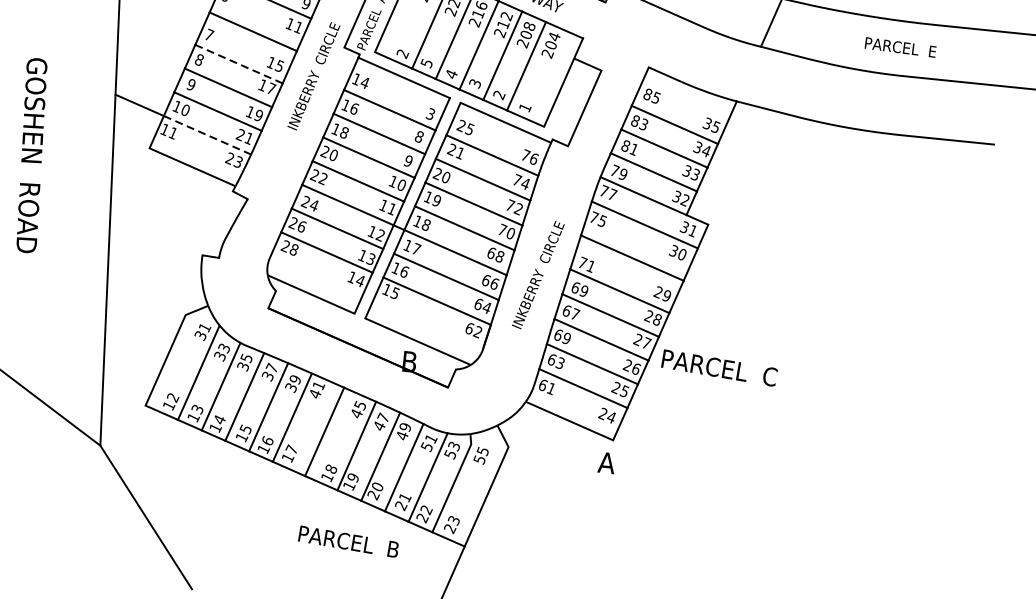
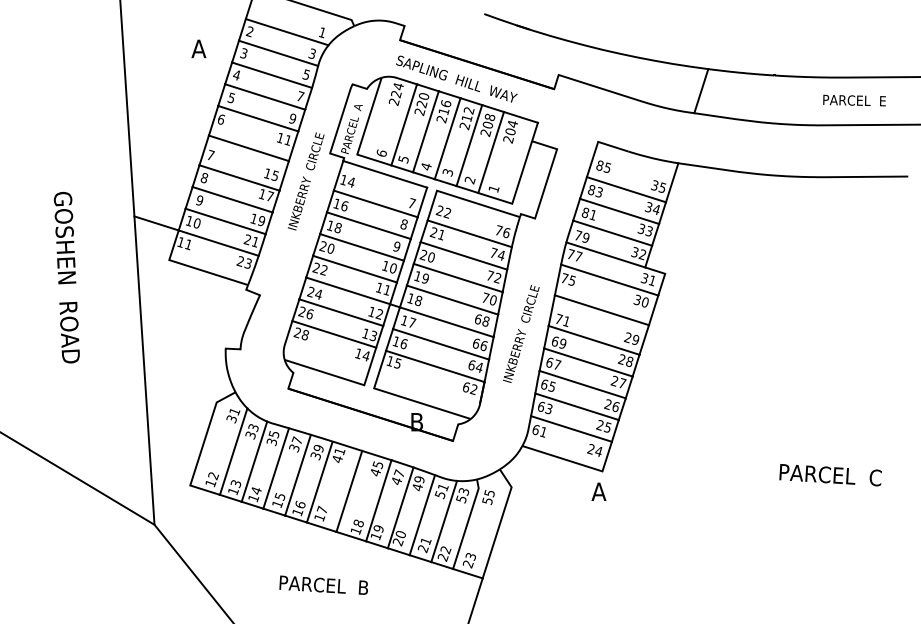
text: (900, 47) -> (854, 100), moved
text: (402, 53) -> (381, 153), 2 -> 6
line: (239, 63) -> (239, 177), dashed -> solid
text: (431, 114) -> (412, 203), 3 -> 7
text: (469, 129) -> (447, 213), 25 -> 22
line: (207, 135) -> (218, 243), dashed -> solid
text: (566, 338) -> (551, 386), 69 -> 65
text: (719, 368) -> (830, 475), moved
text: (348, 540) -> (323, 584), moved

